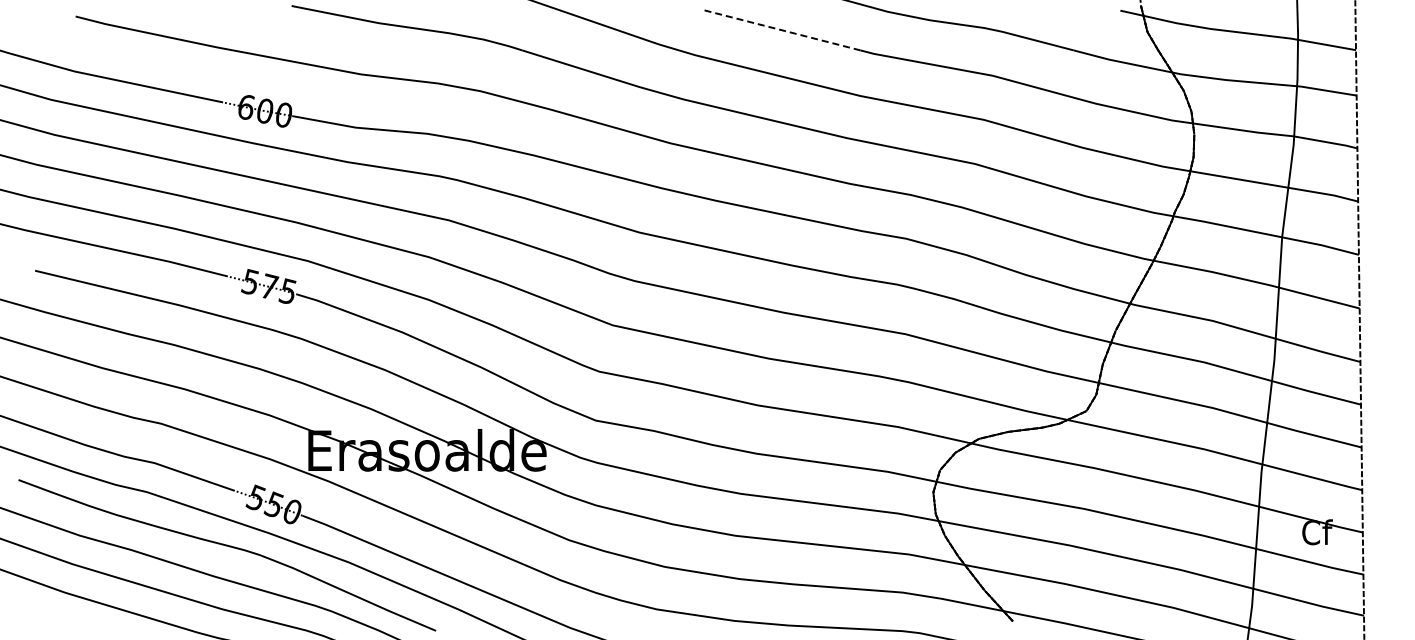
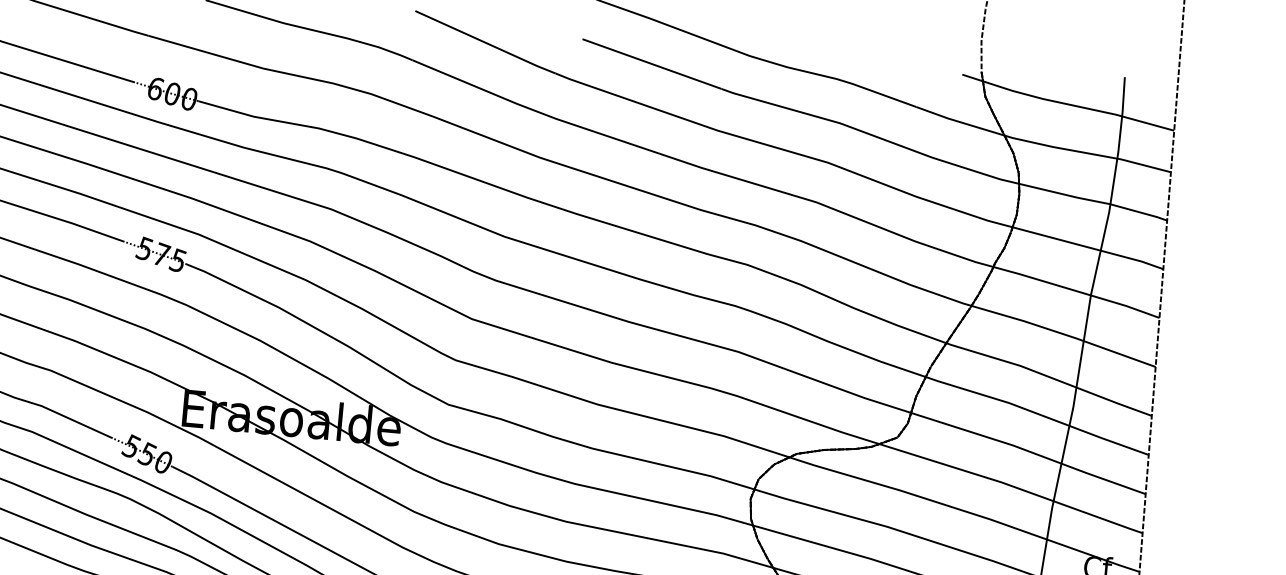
line: (782, 30) -> (651, 64), dashed -> solid

